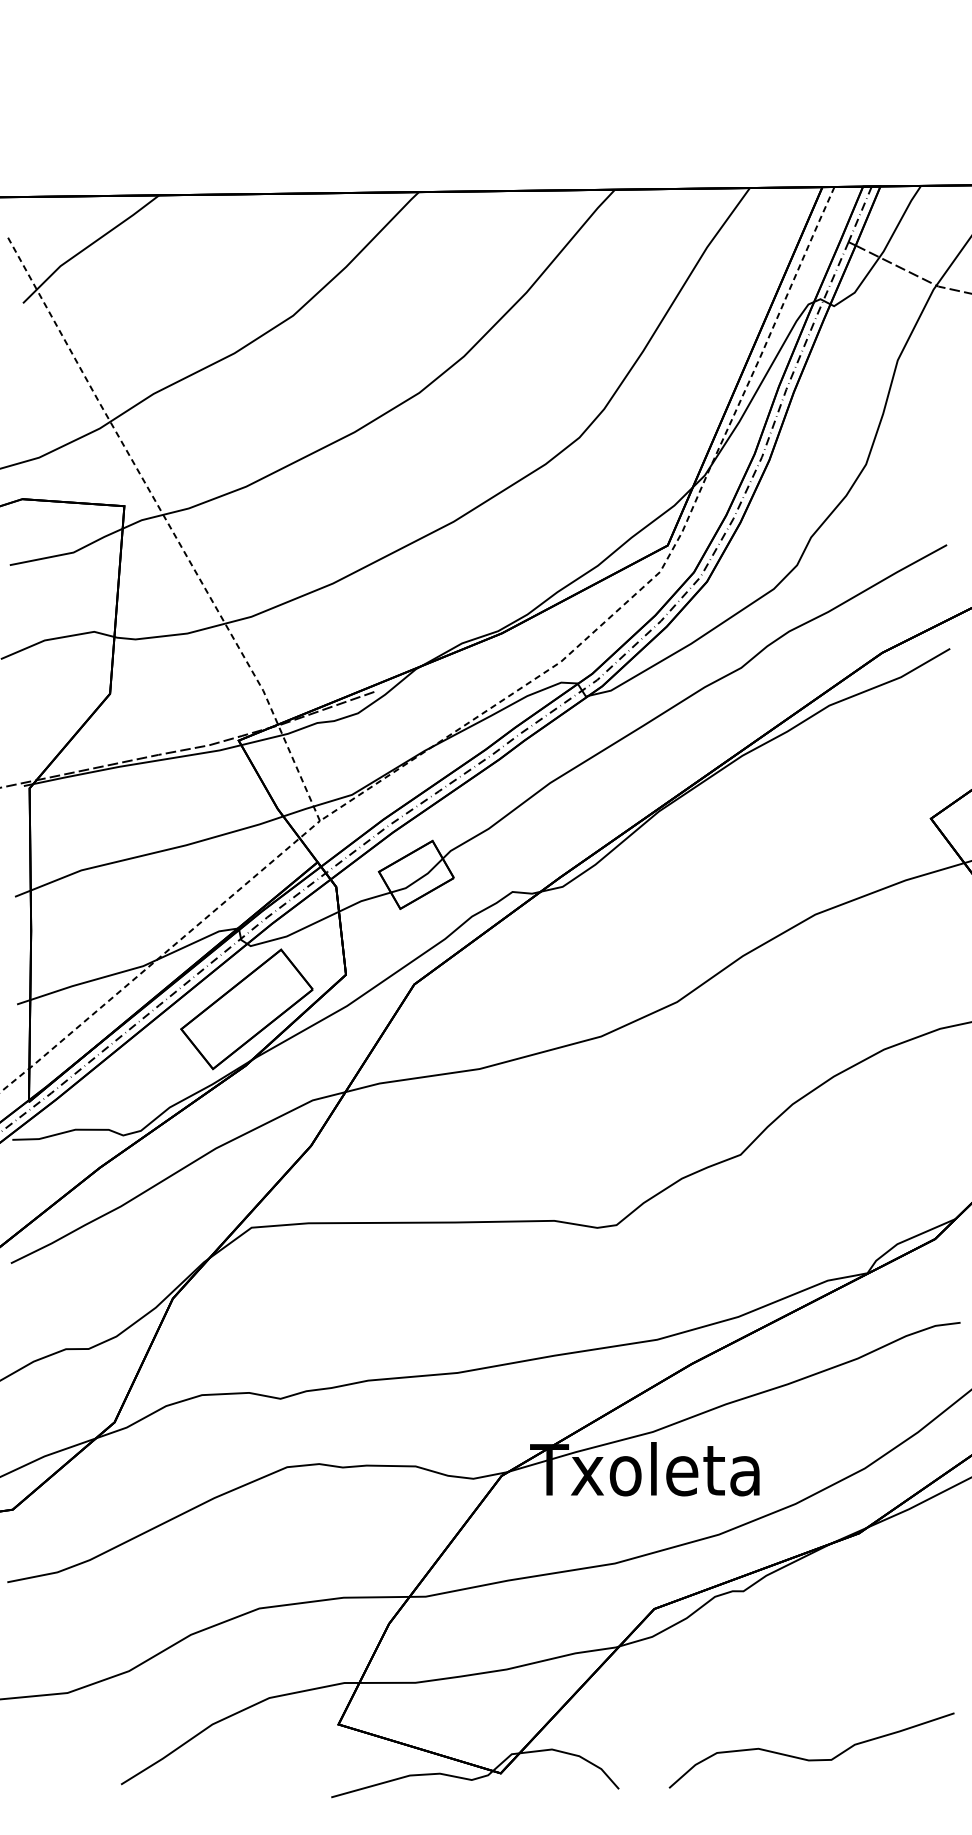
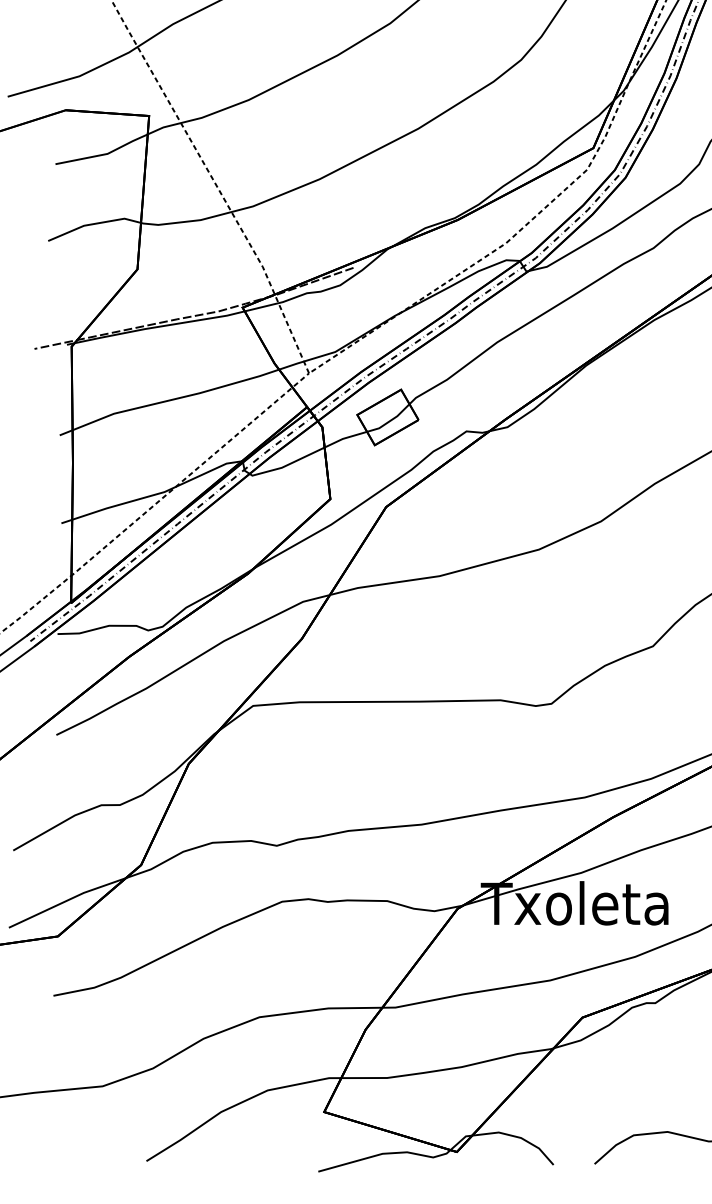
part: (246, 1009) -> (249, 527), removed

